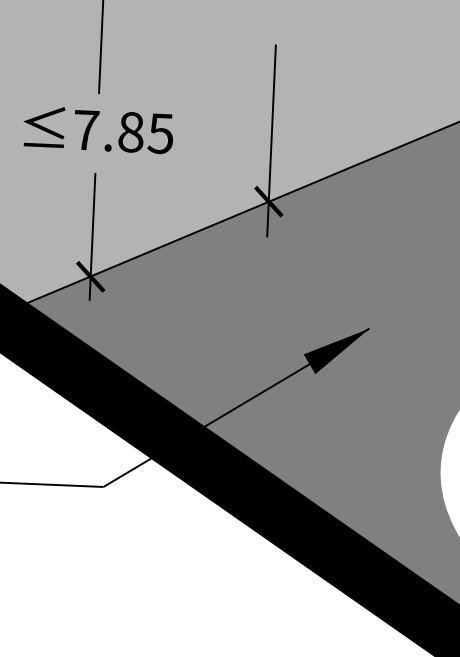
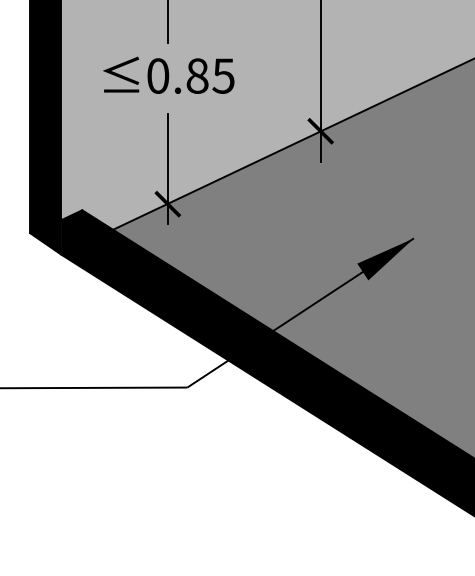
text: (86, 129) -> (158, 75), 7.85 -> 0.85

